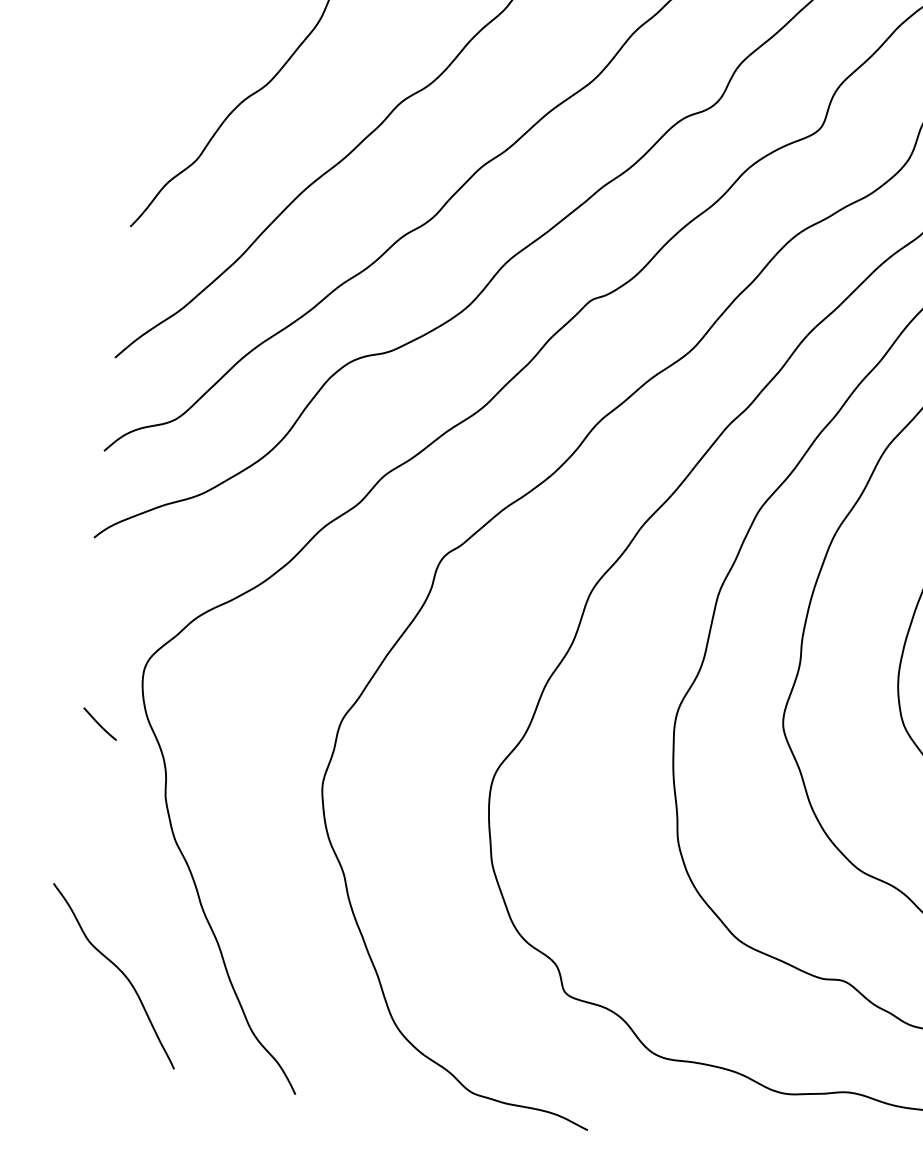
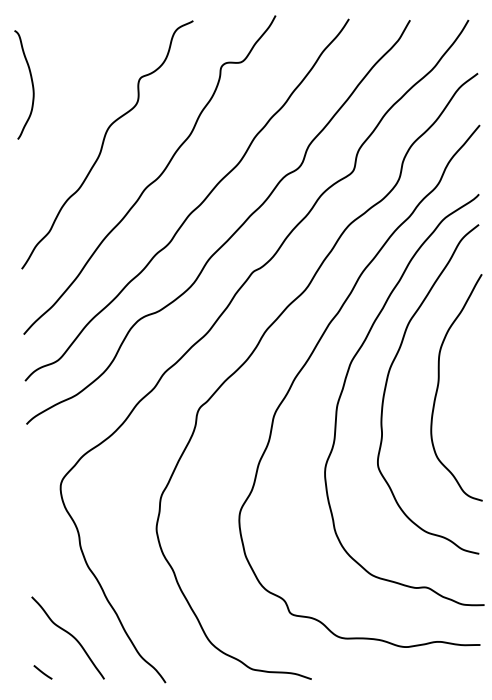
line: (99, 724) -> (42, 672), moved

